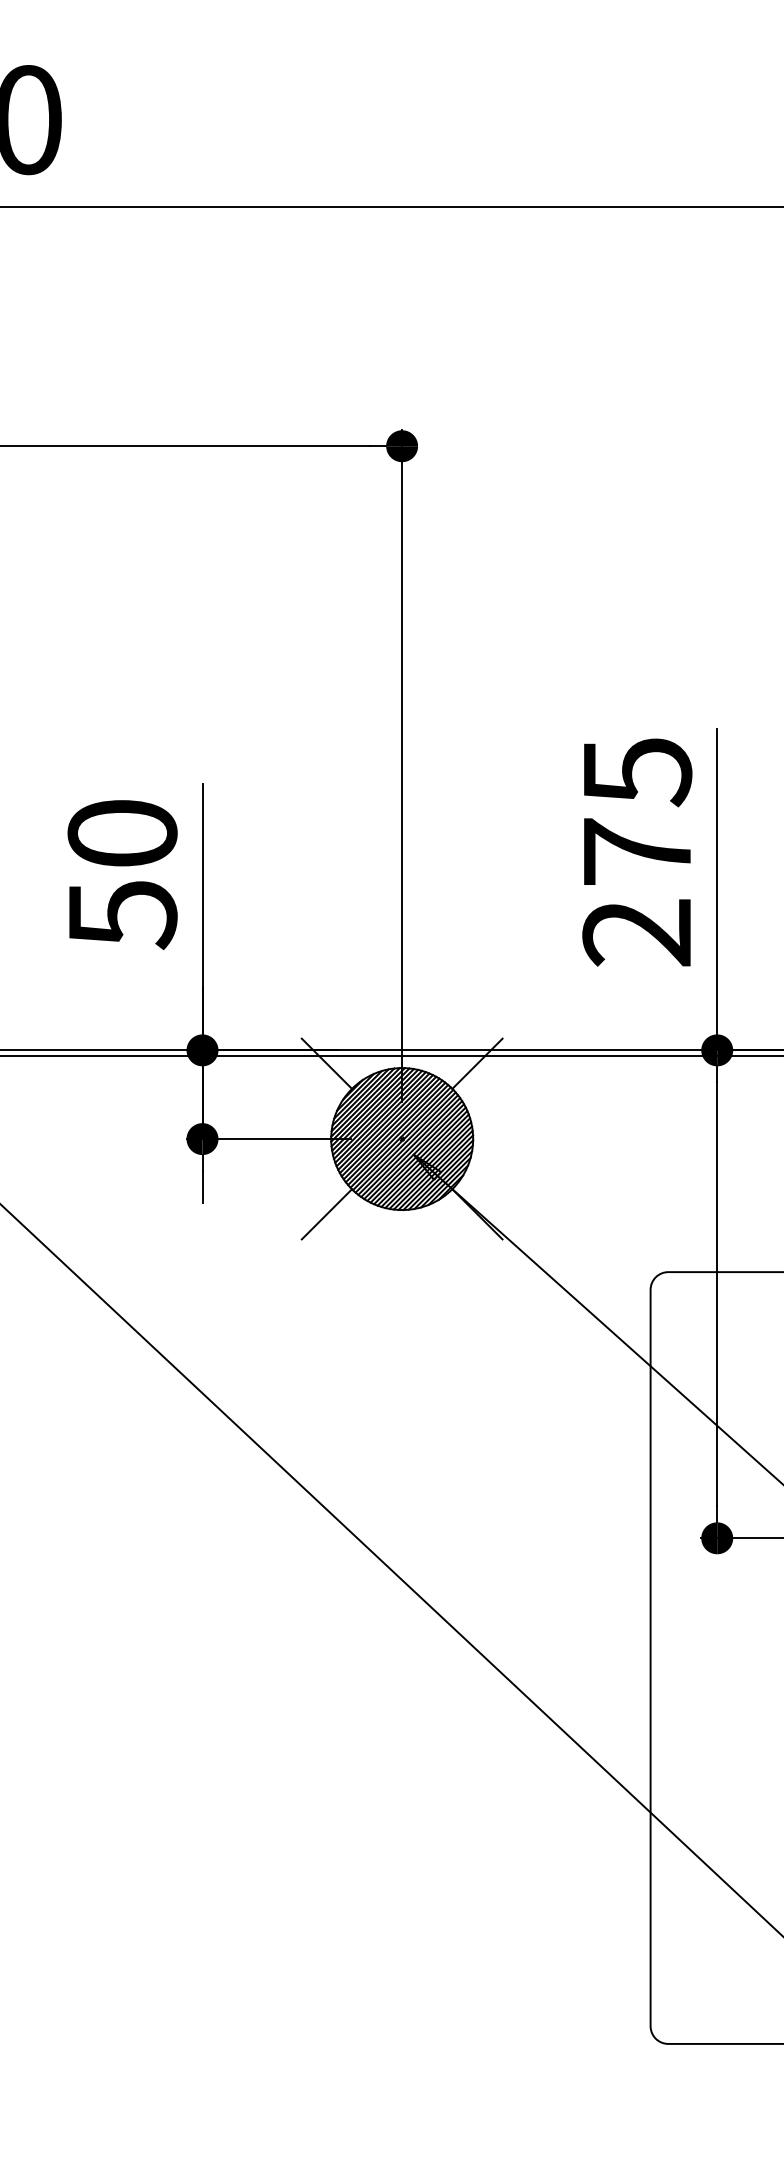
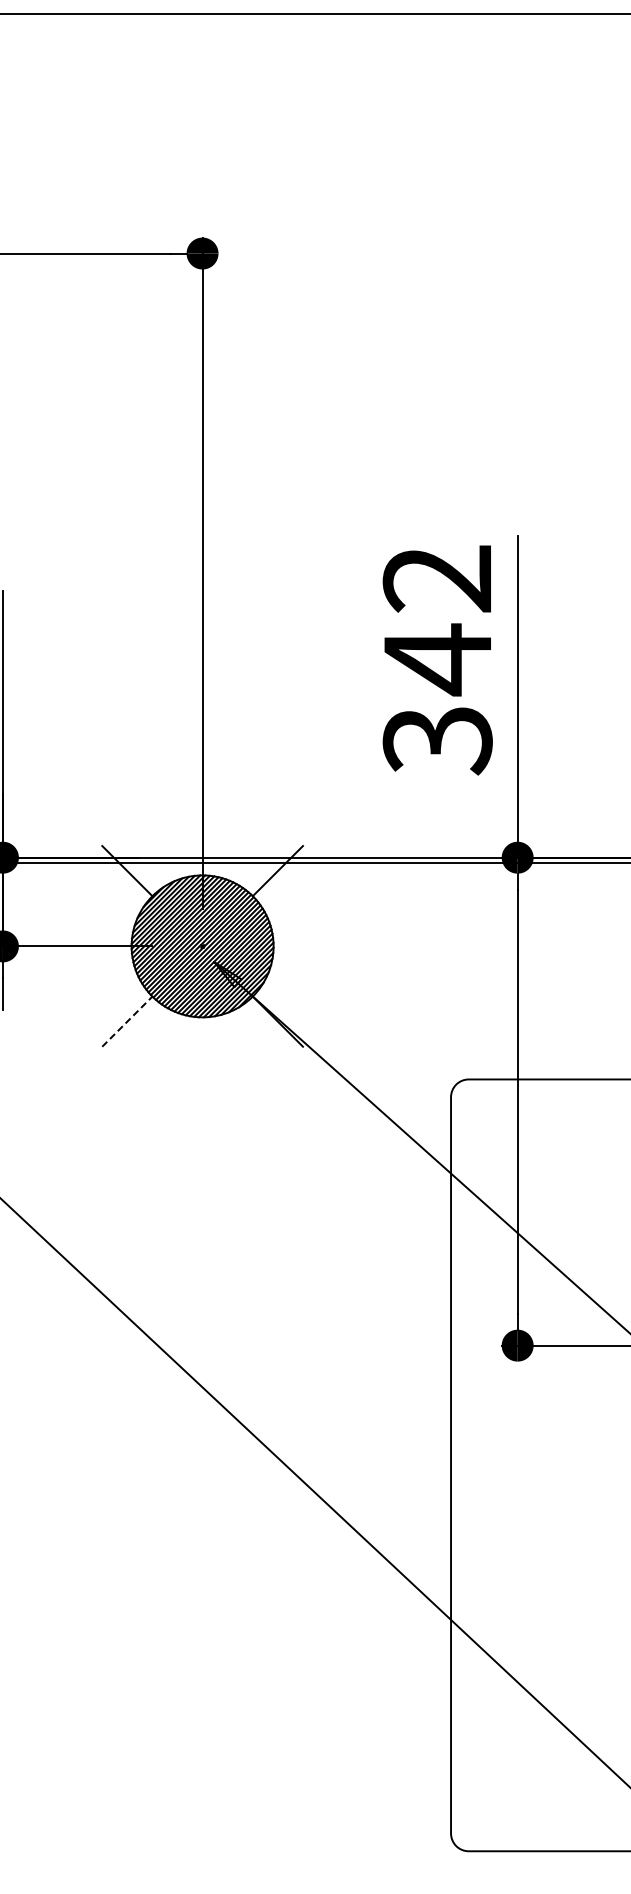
text: (637, 853) -> (437, 660), 275 -> 342
line: (327, 1213) -> (127, 1020), solid -> dashed

